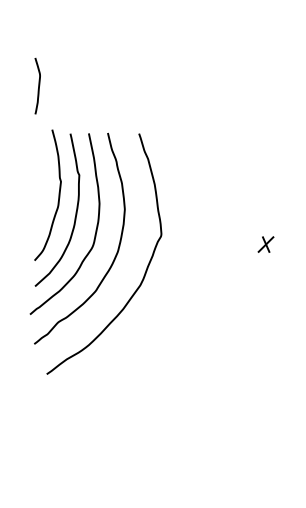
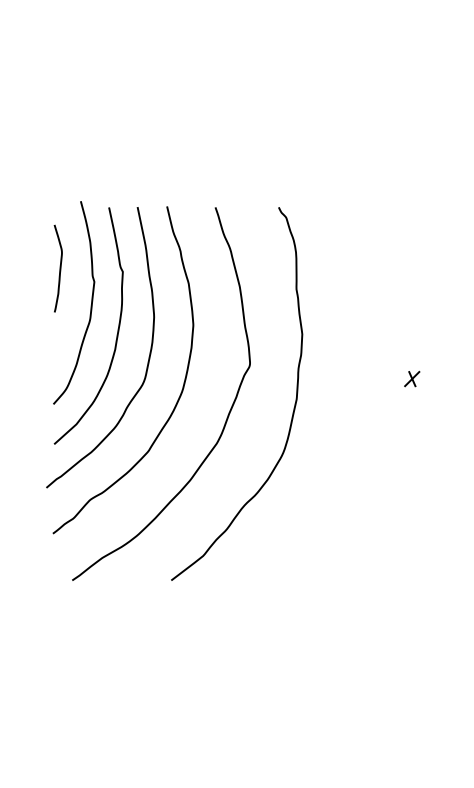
curve: (38, 86) -> (59, 269), moved
part: (265, 243) -> (411, 377), size x0.62
curve: (189, 260) -> (293, 404), added

